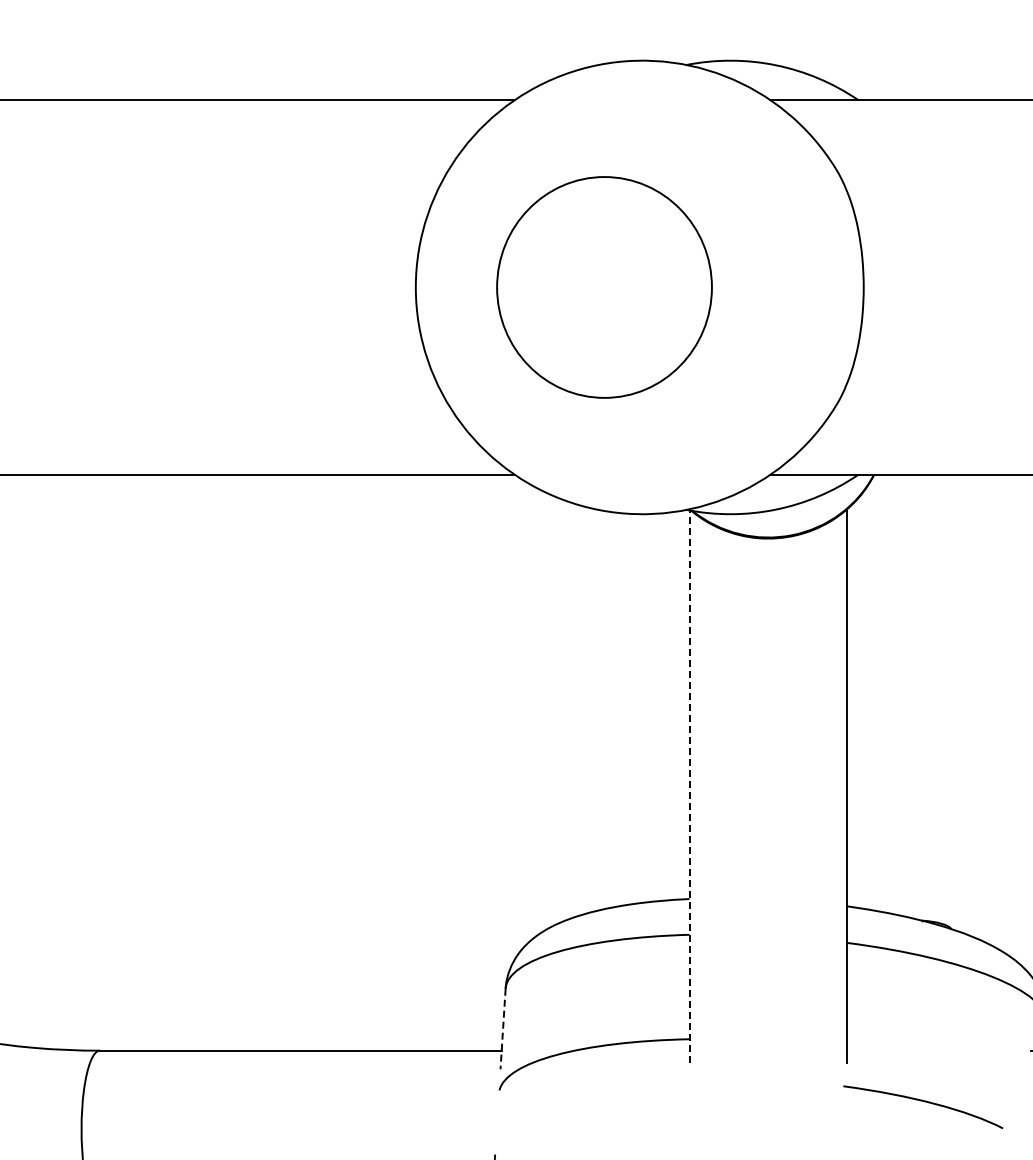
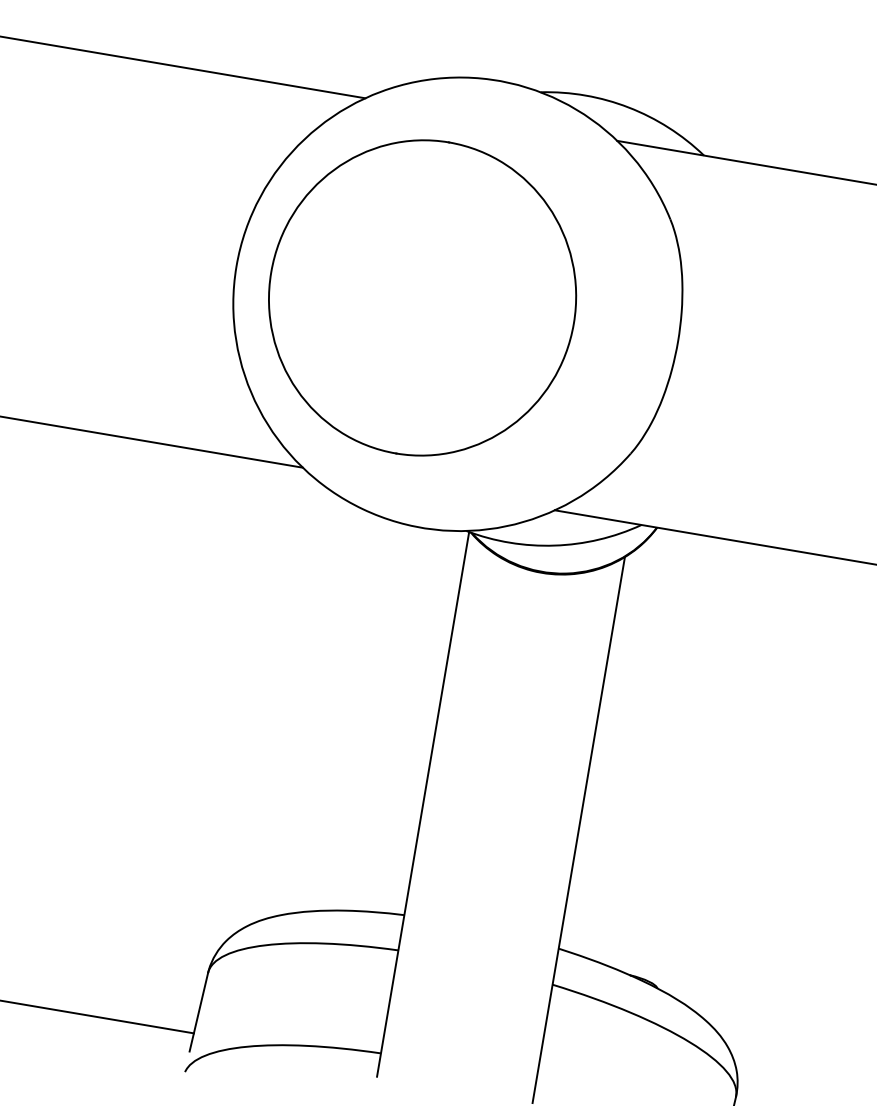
part: (604, 287) -> (422, 297), size x1.43
line: (689, 786) -> (423, 804), dashed -> solid
line: (503, 1029) -> (199, 1012), dashed -> solid

